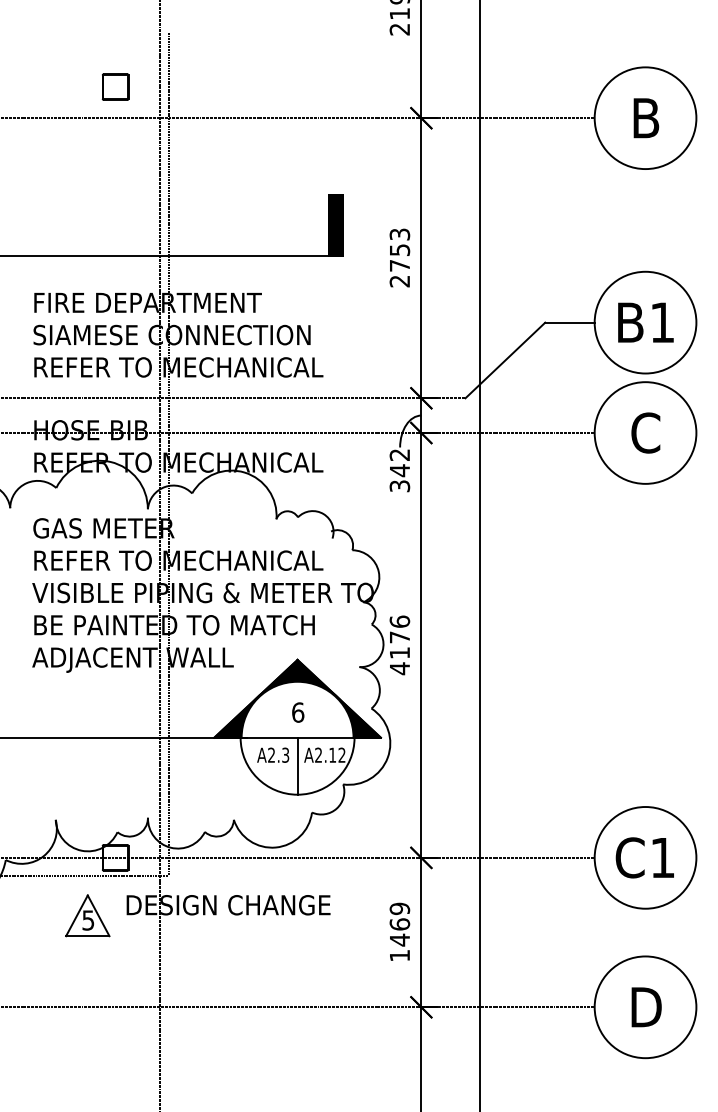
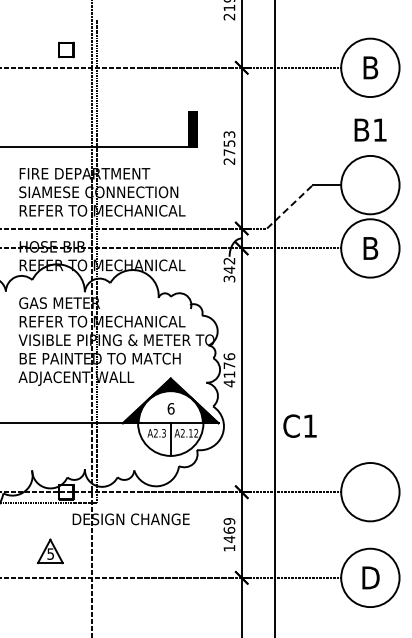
text: (645, 321) -> (370, 129), moved
line: (504, 359) -> (289, 206), solid -> dashed
text: (645, 433) -> (370, 248), C -> B
text: (643, 856) -> (299, 425), moved
part: (87, 915) -> (50, 551), moved

